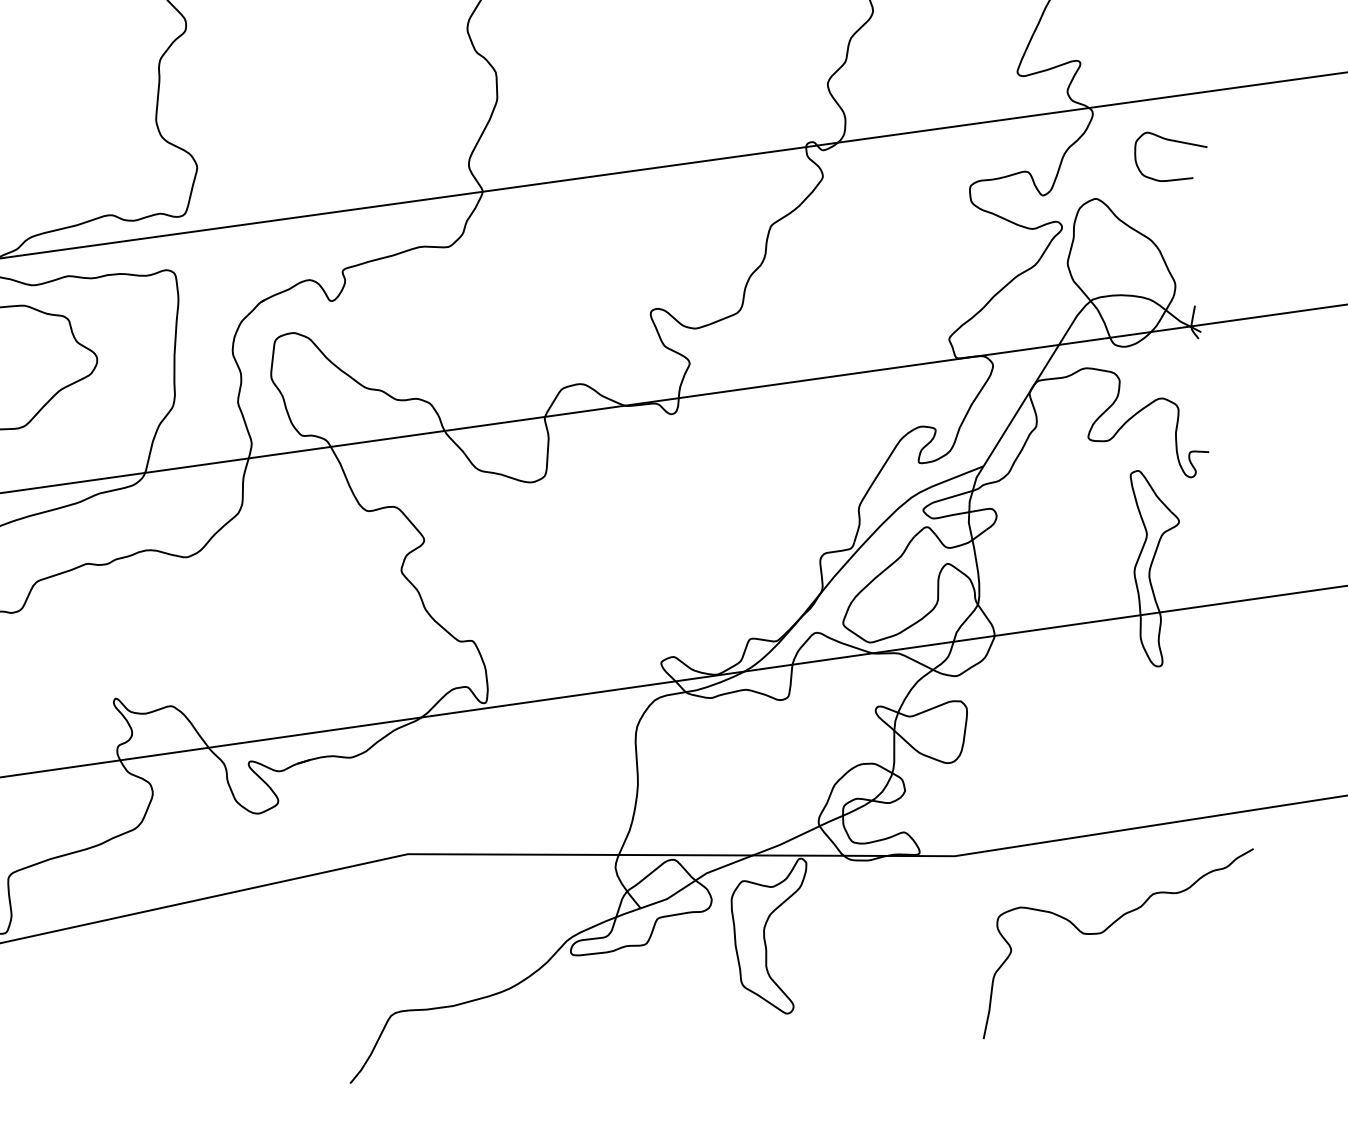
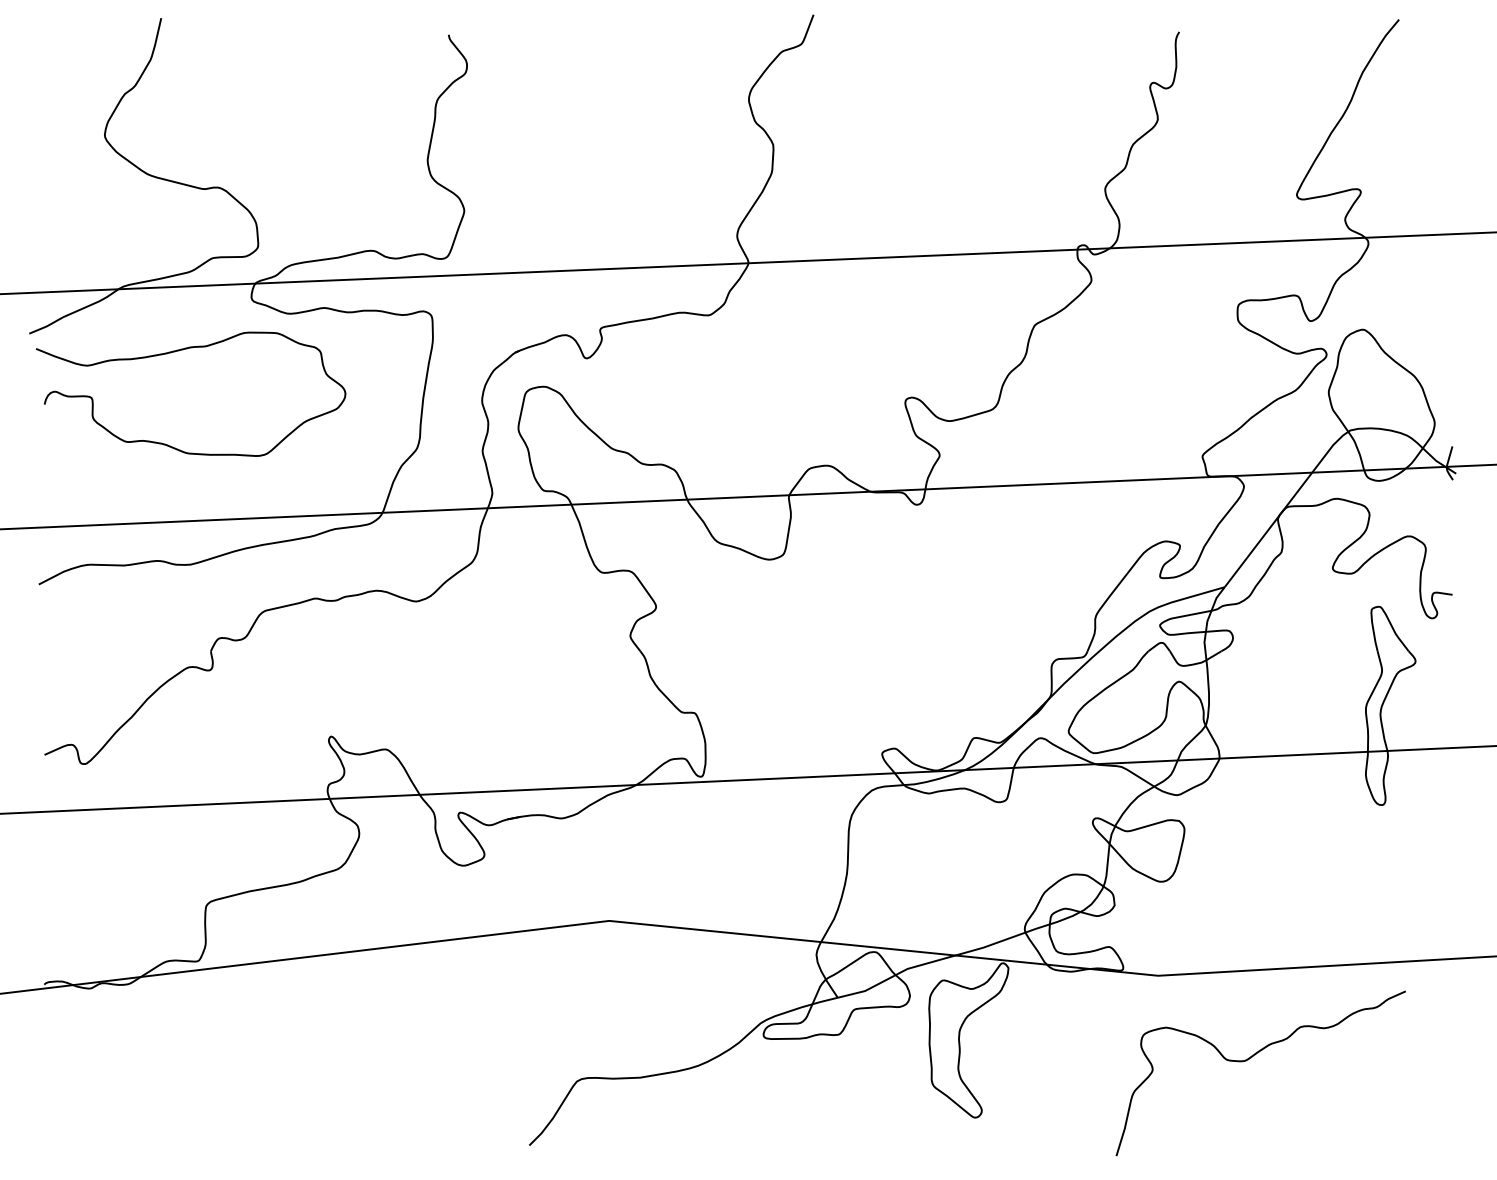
curve: (1175, 142) -> (1448, 280), removed
curve: (1104, 932) -> (1248, 1060), moved

